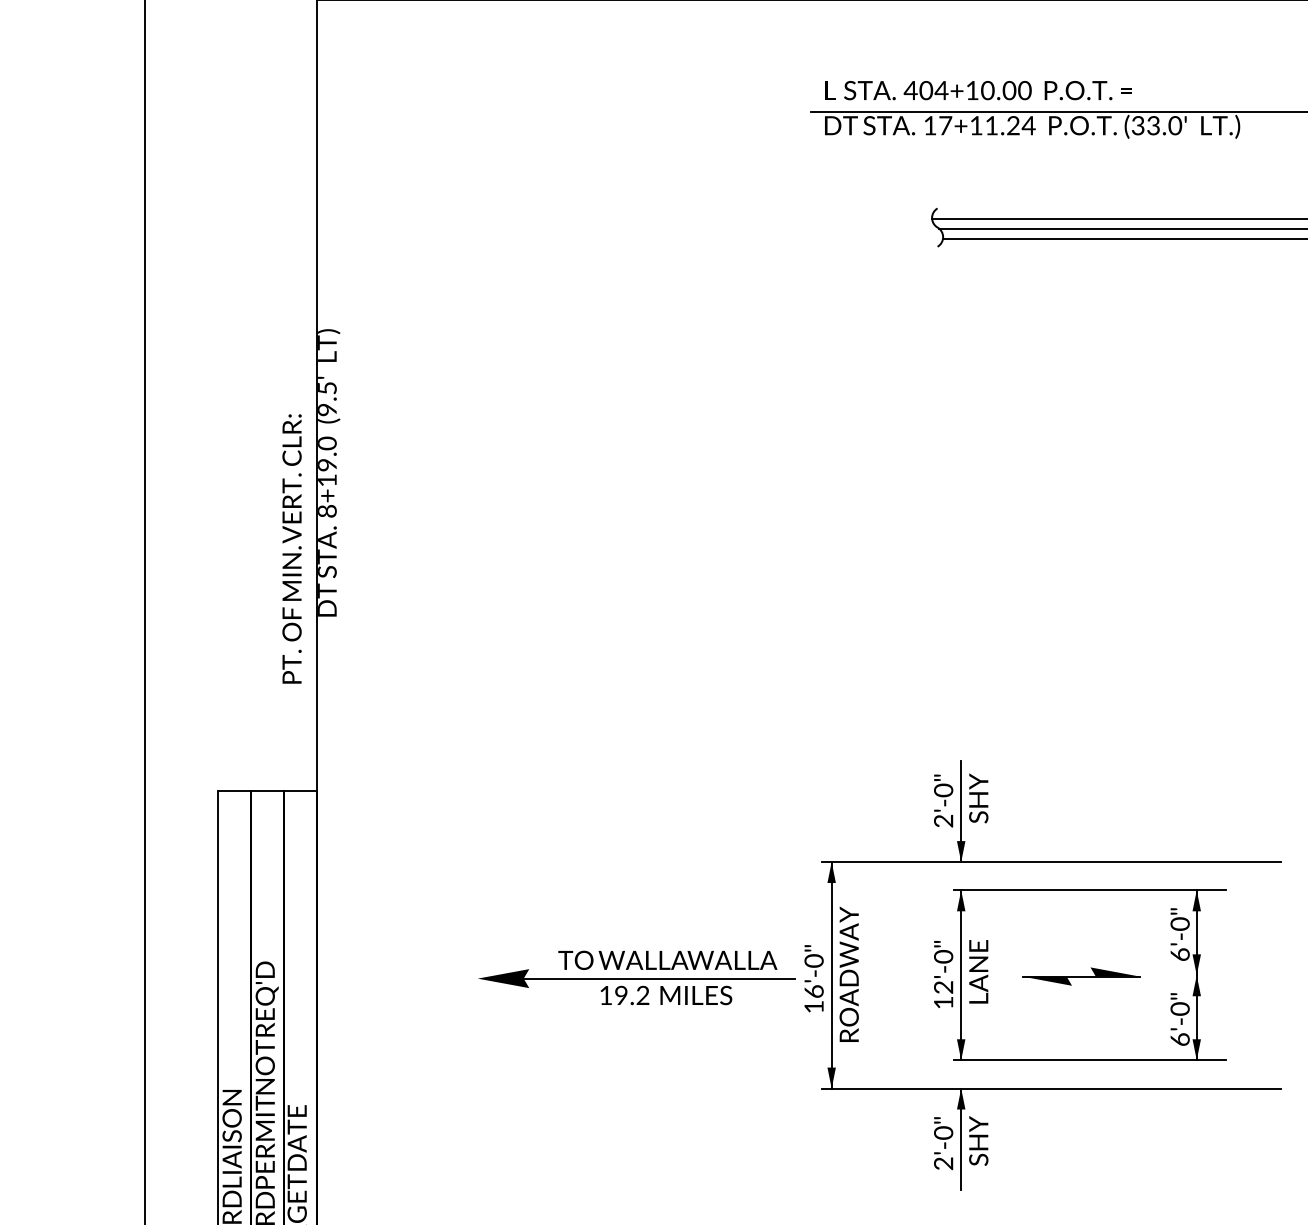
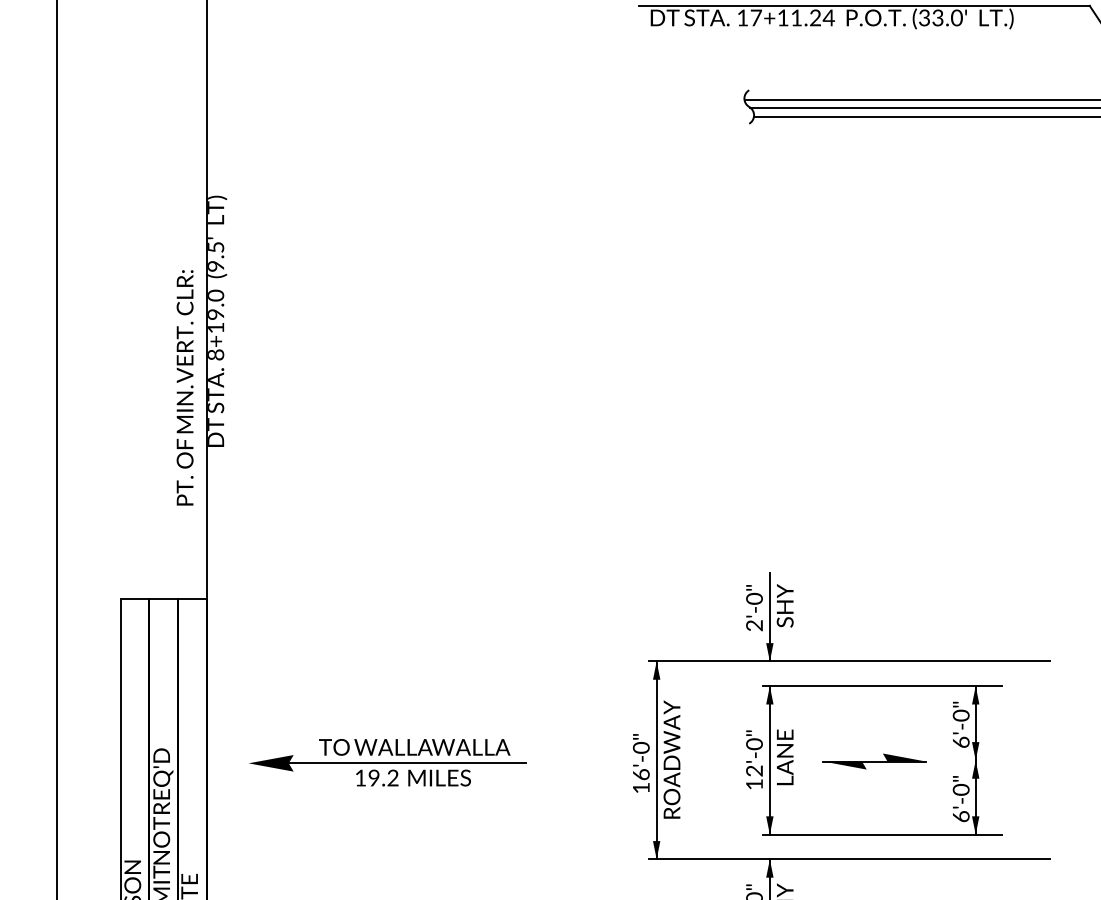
part: (636, 977) -> (387, 762), moved

